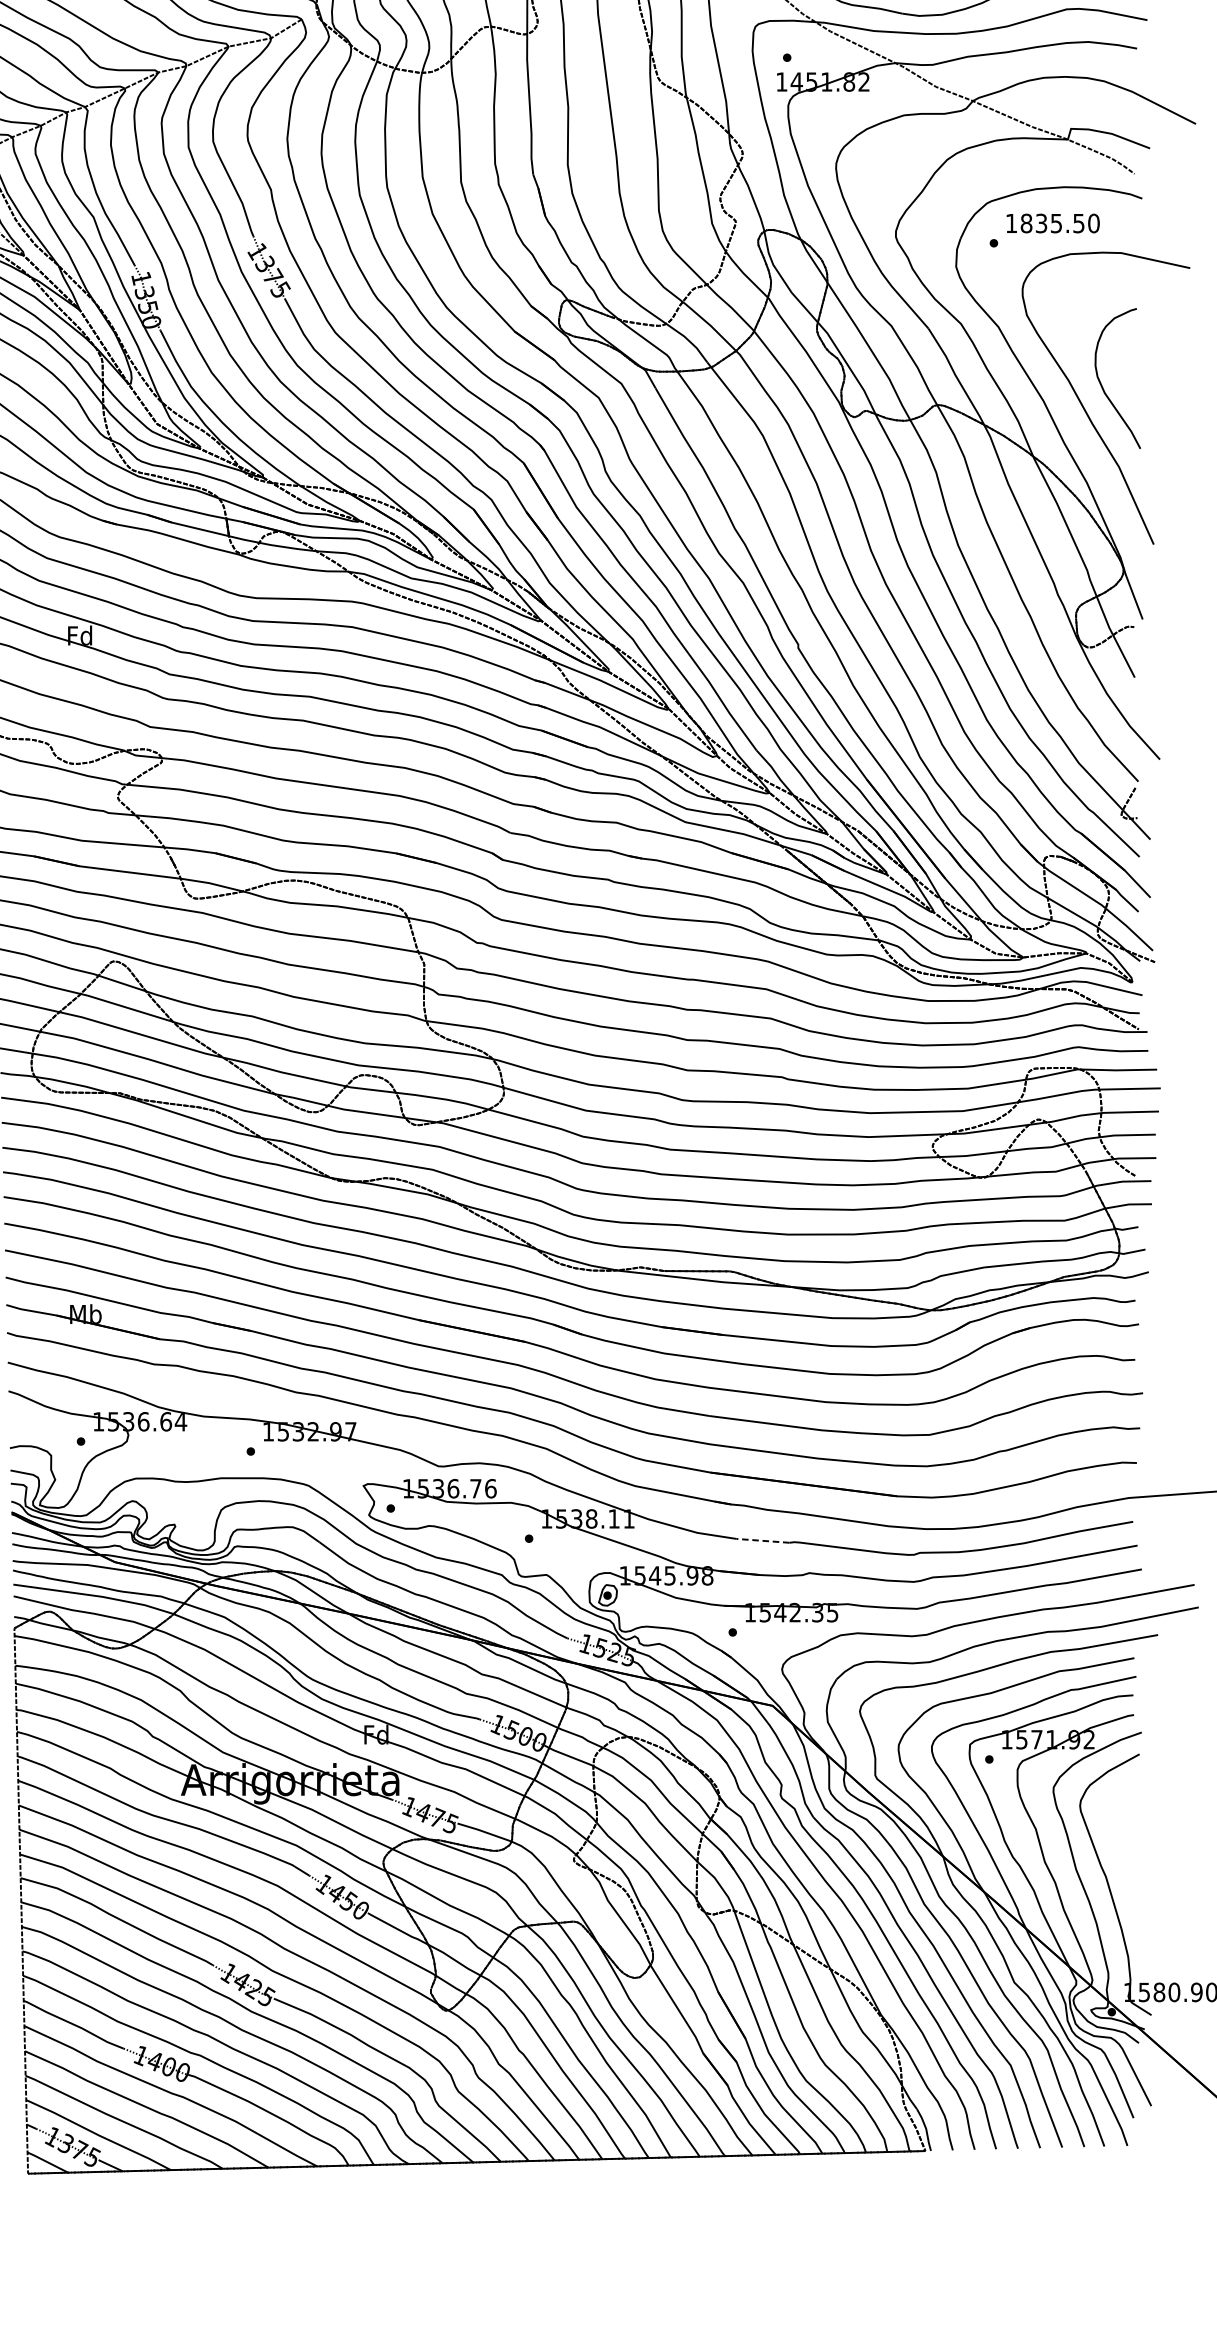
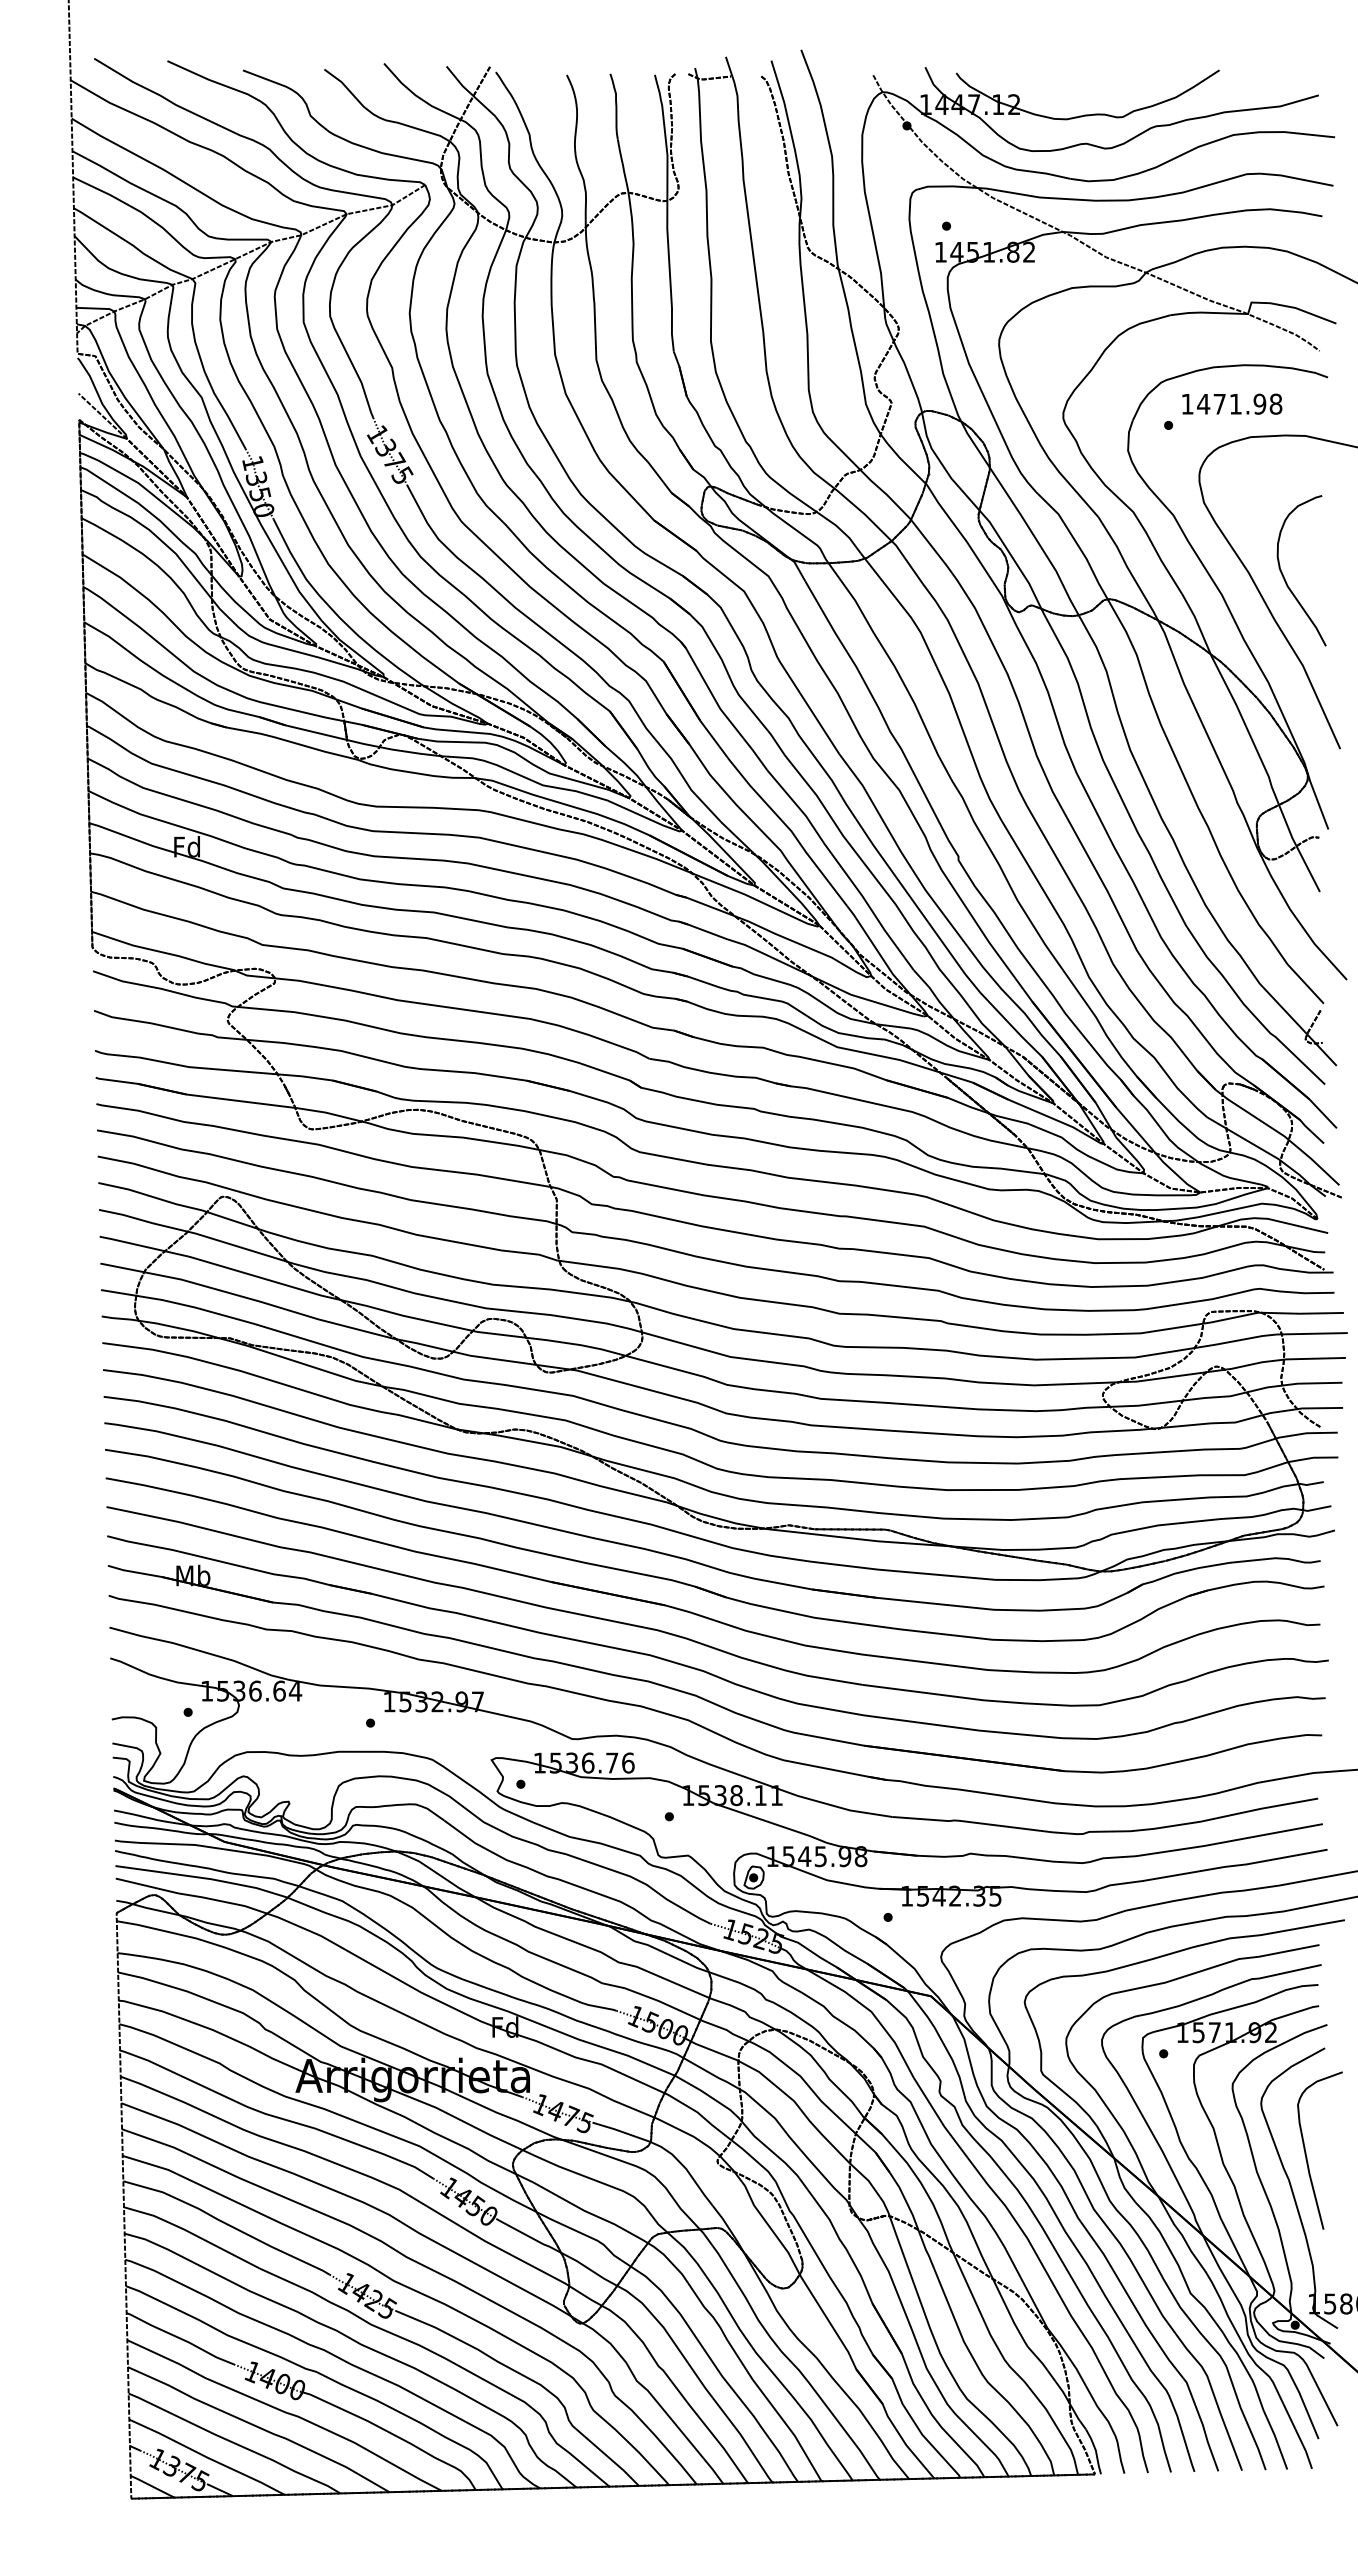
text: (1059, 222) -> (1239, 403), 1835.50 -> 1471.98
line: (762, 1541) -> (920, 1819), dashed -> solid
curve: (1122, 1851) -> (1306, 2152), added

